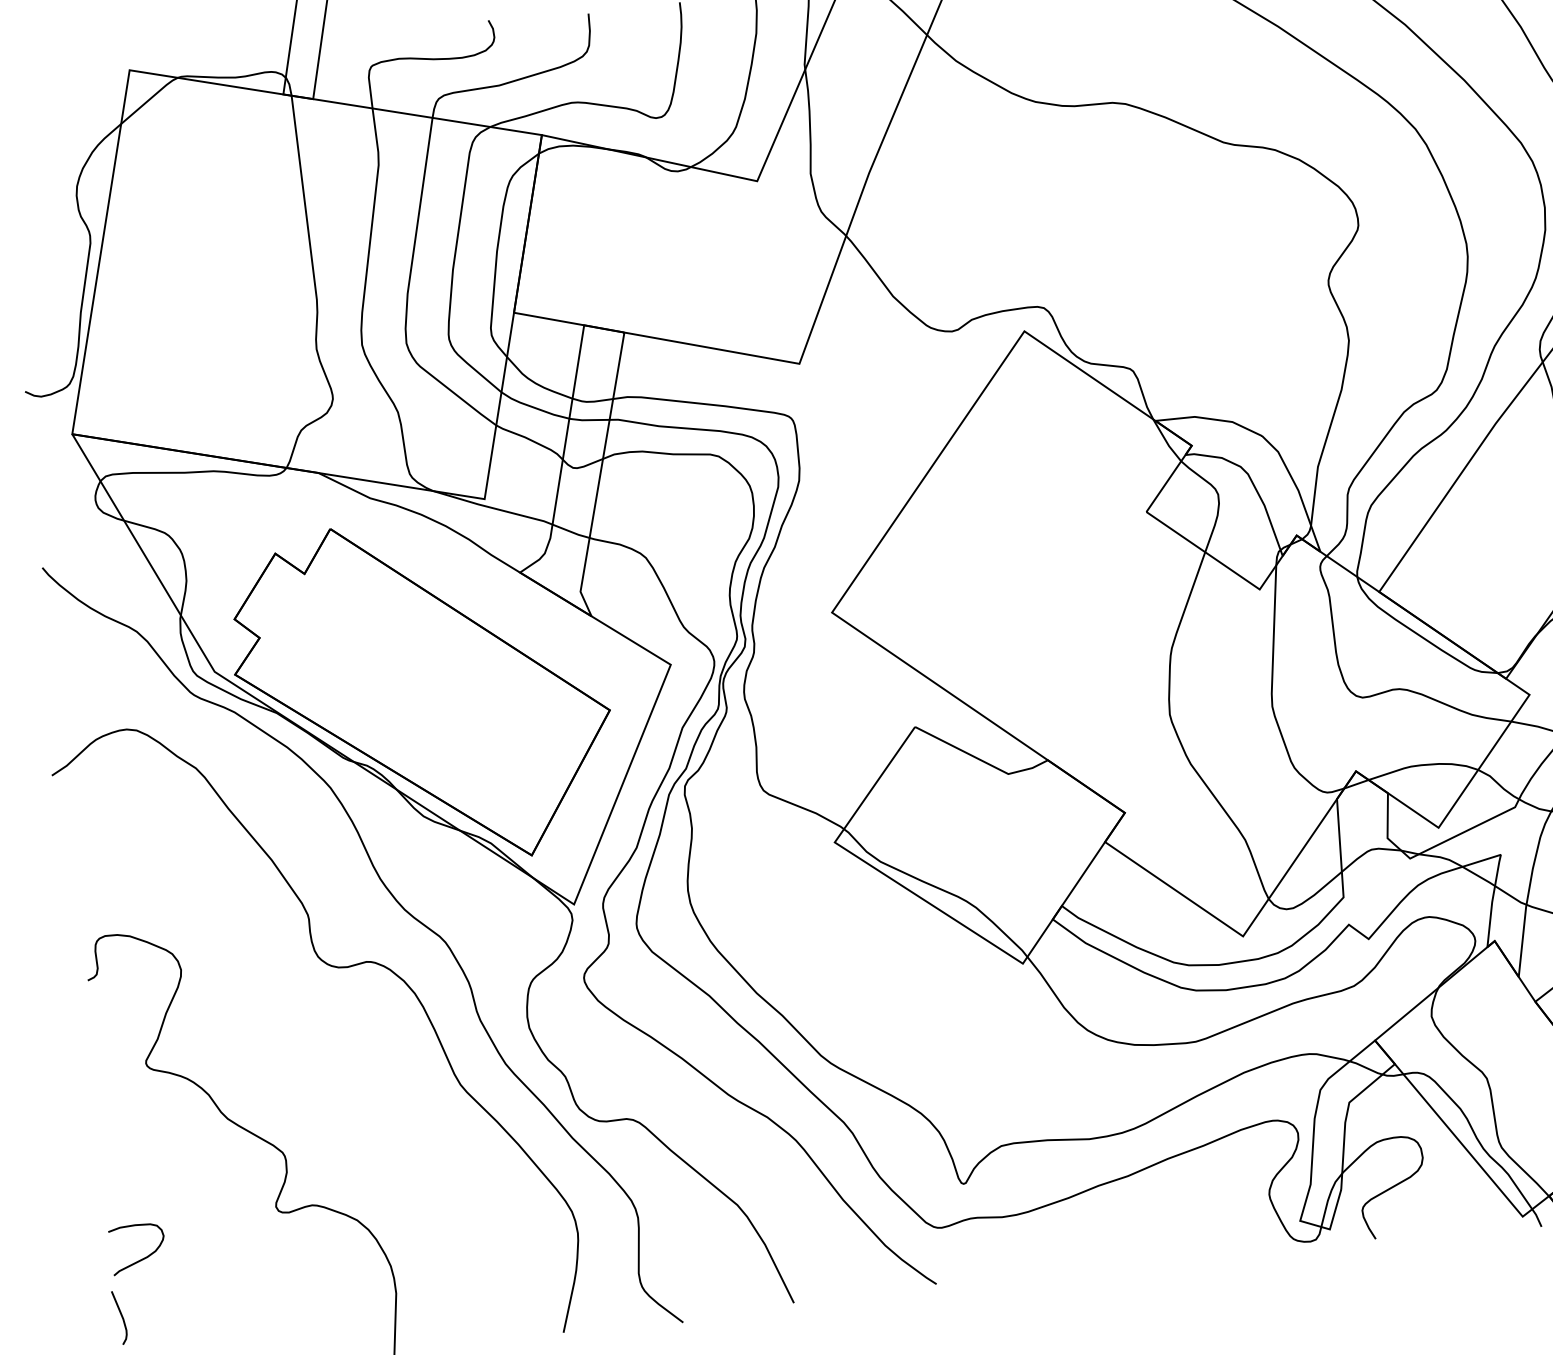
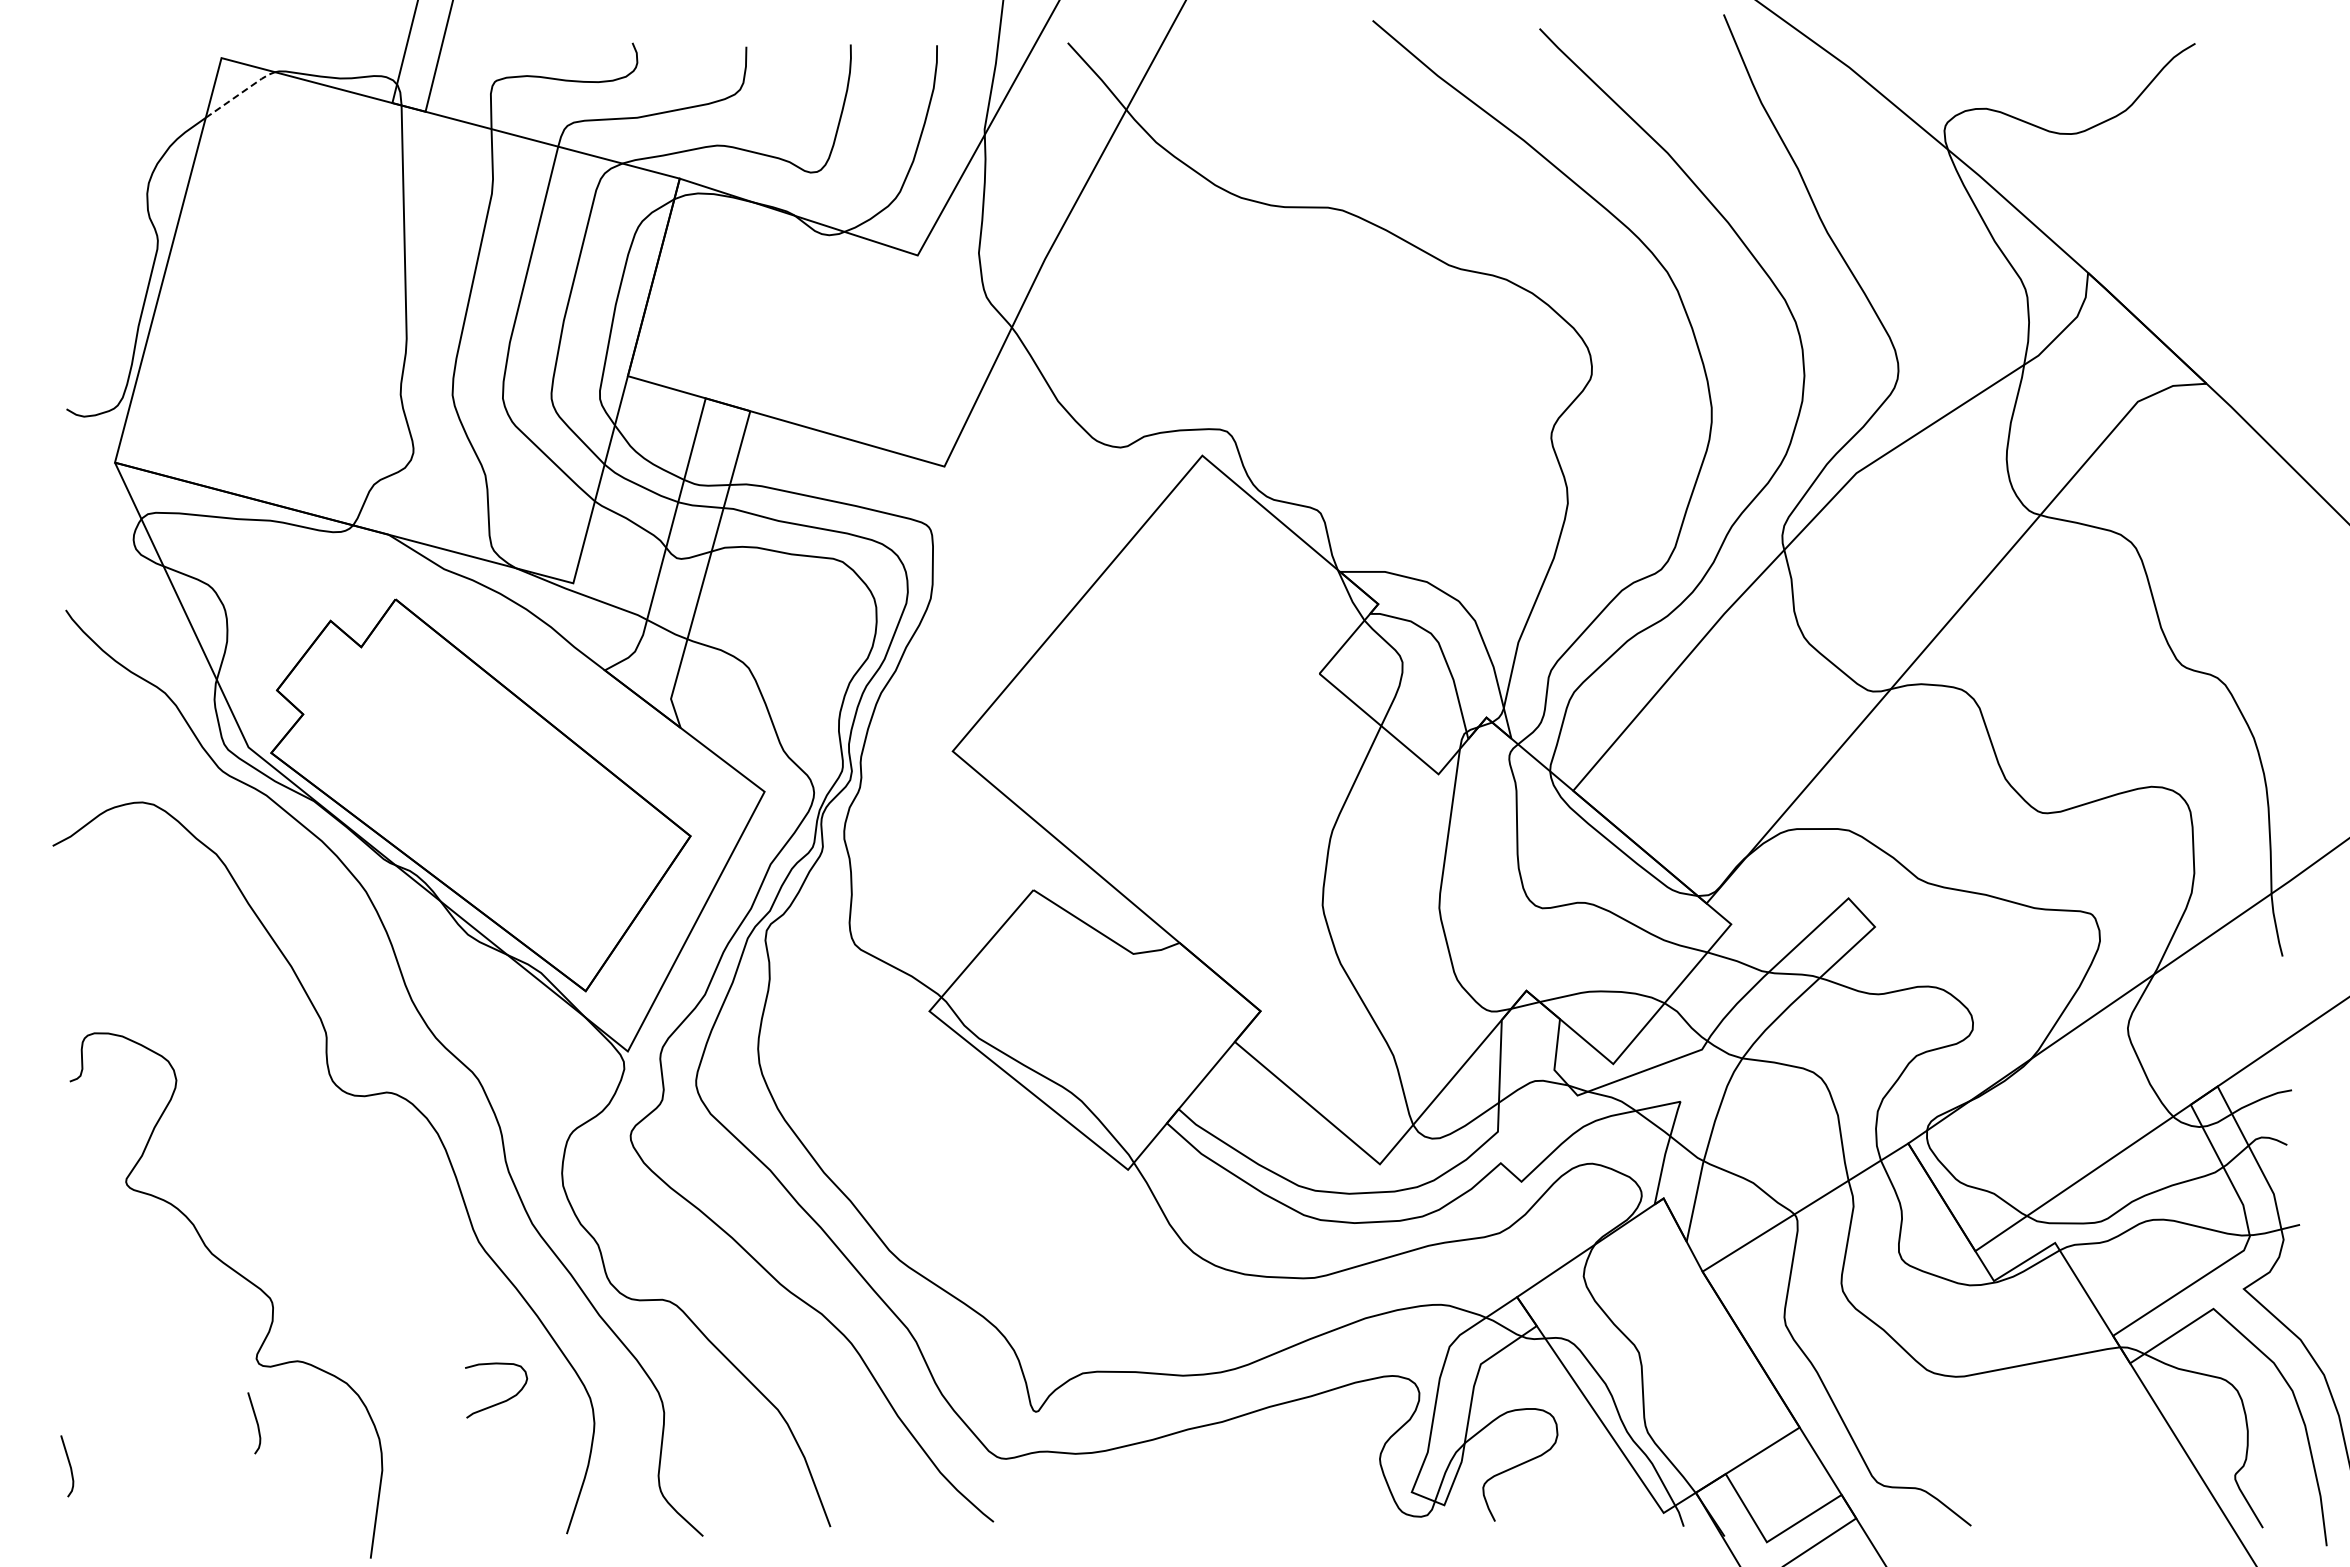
line: (150, 99) -> (241, 93), solid -> dashed
curve: (143, 1258) -> (501, 1401), moved
curve: (281, 1263) -> (256, 1423), added

